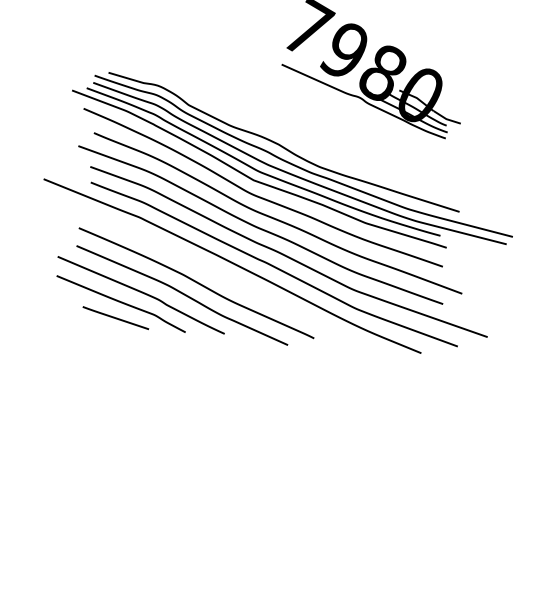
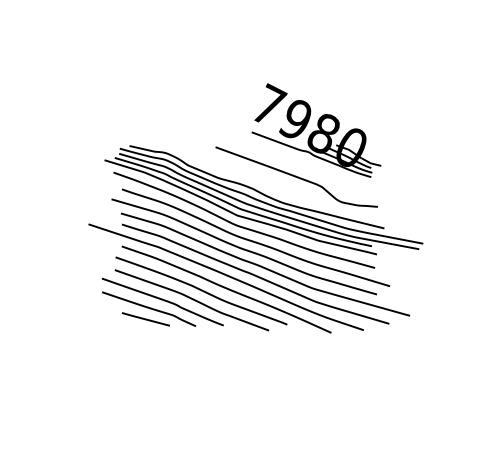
curve: (340, 130) -> (296, 176), added
curve: (231, 283) -> (226, 289), added

